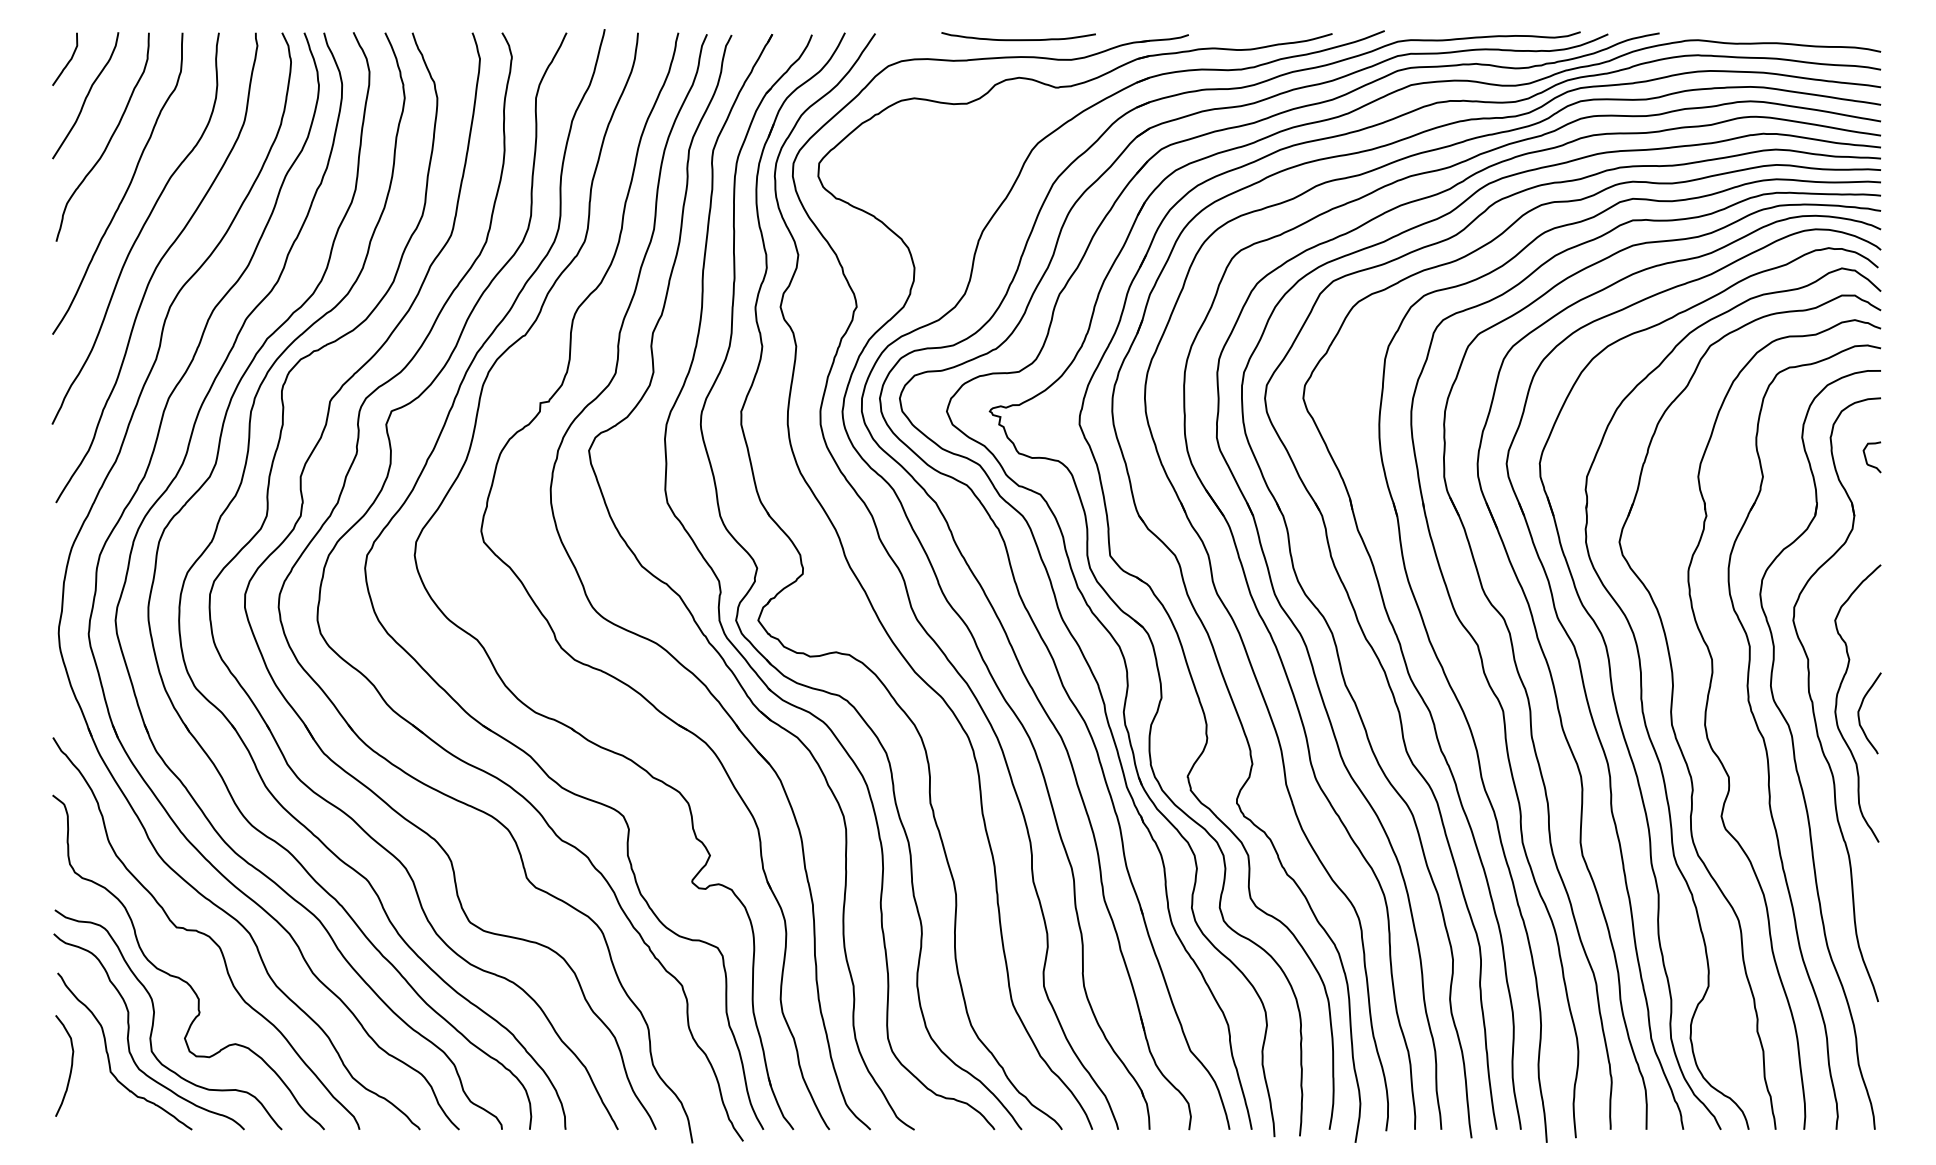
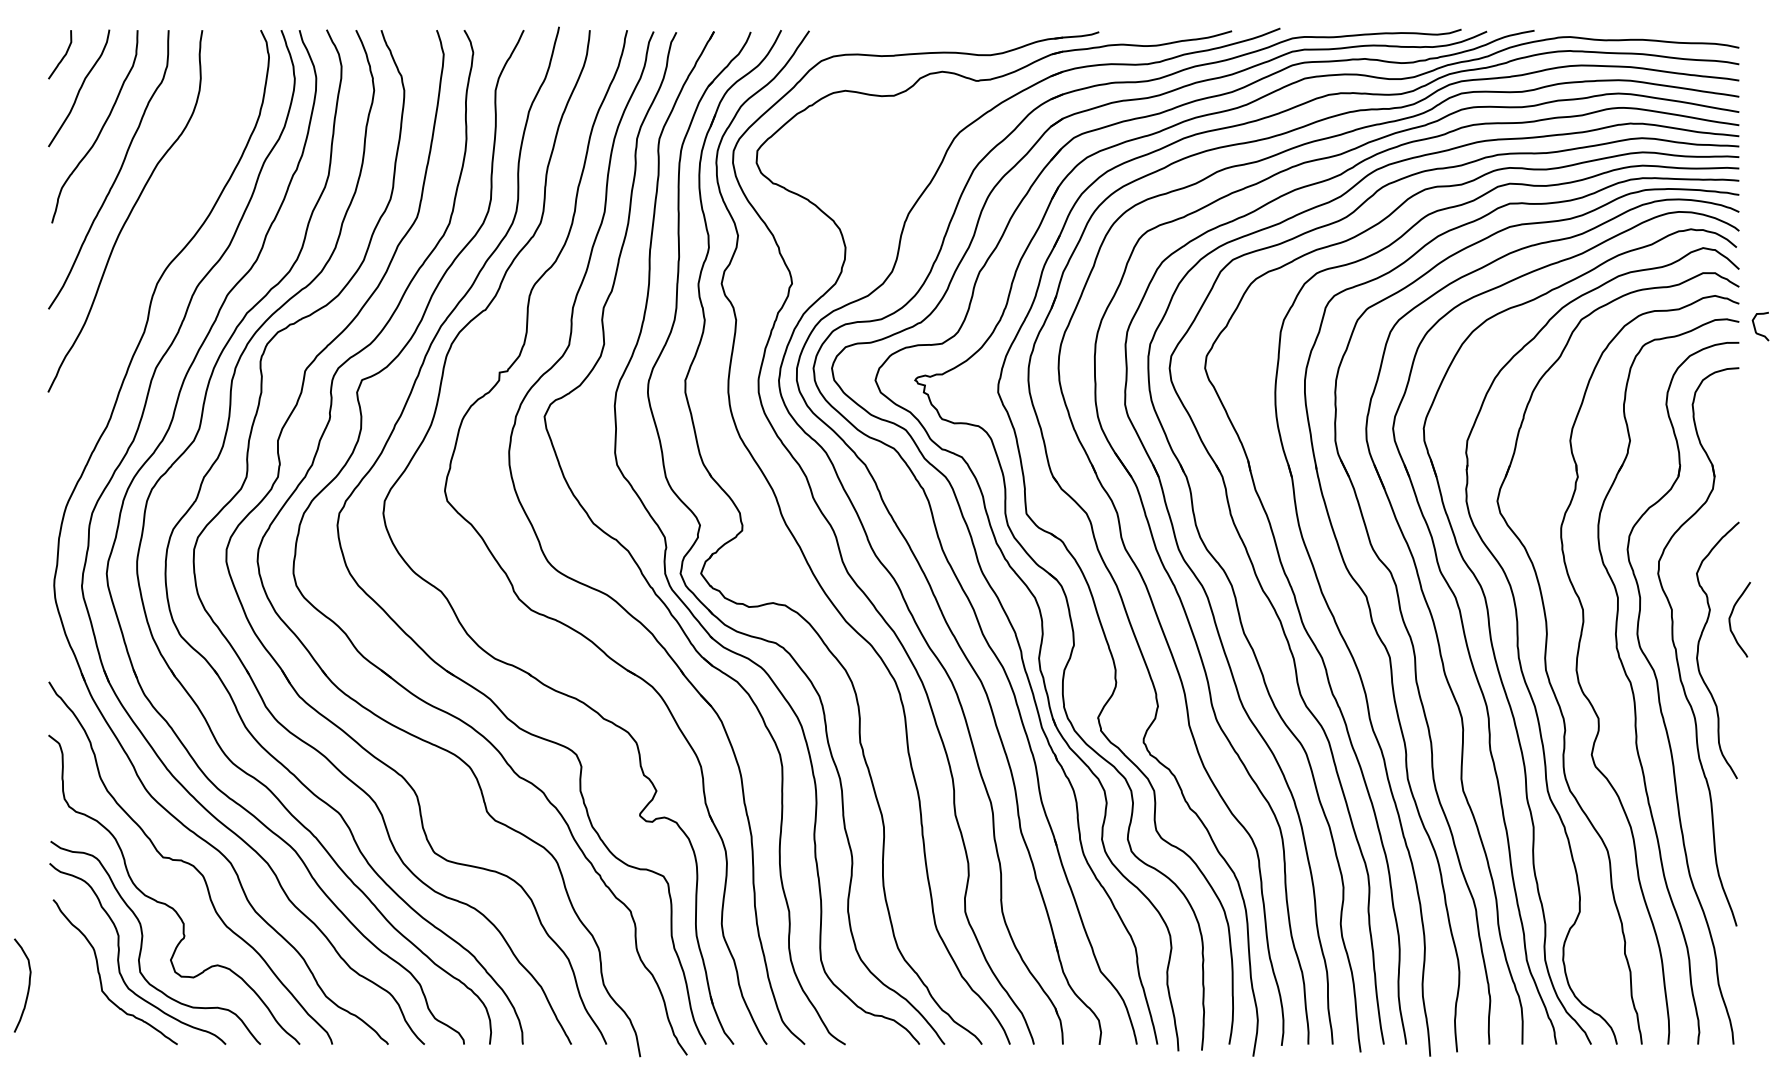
curve: (1018, 39) -> (941, 36), removed
curve: (156, 267) -> (144, 247), removed
curve: (1866, 457) -> (1755, 326), moved
curve: (1860, 709) -> (1731, 616), moved
curve: (70, 1066) -> (28, 986), moved

